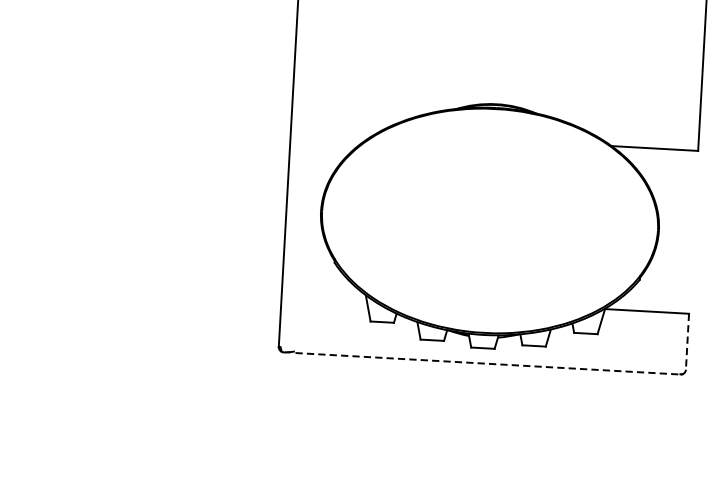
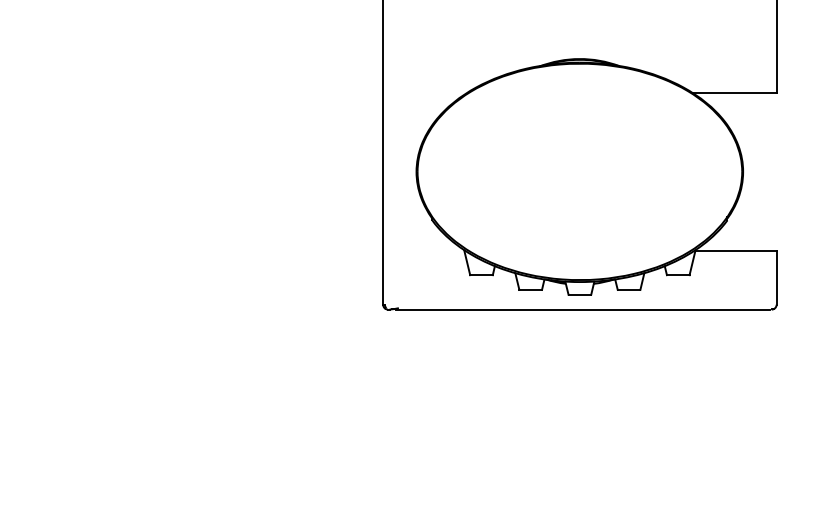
line: (687, 342) -> (776, 278), dashed -> solid
line: (484, 363) -> (582, 309), dashed -> solid

